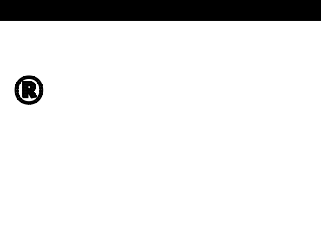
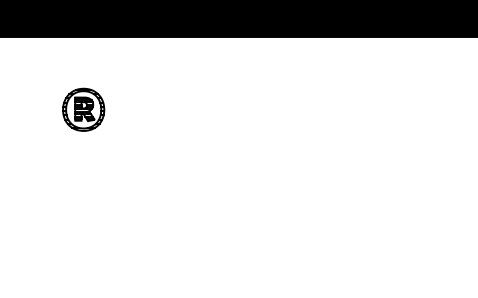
part: (28, 89) -> (83, 108), moved

